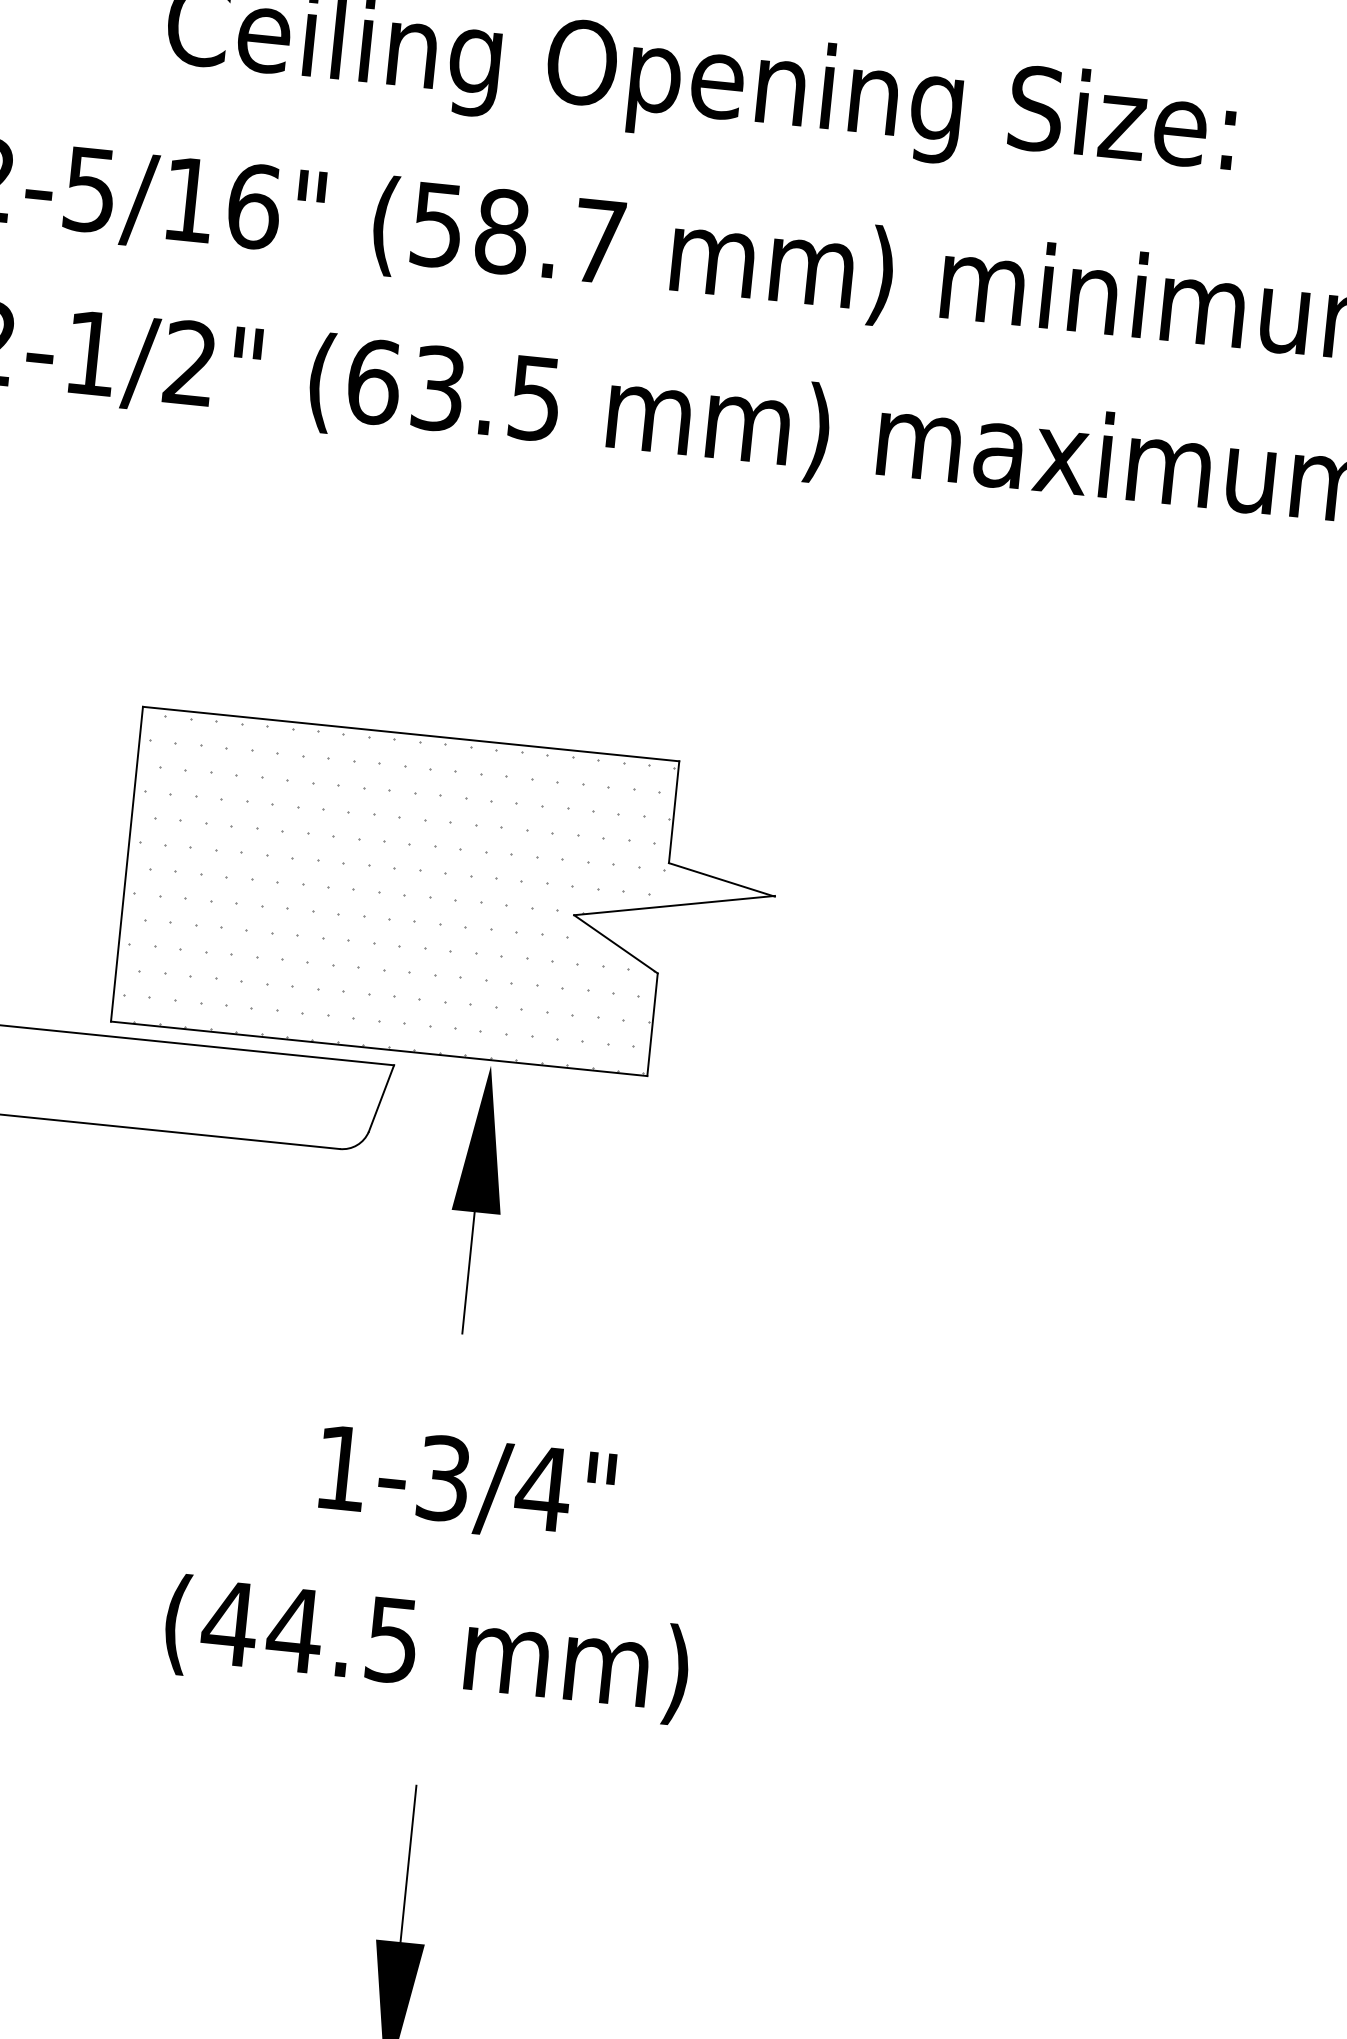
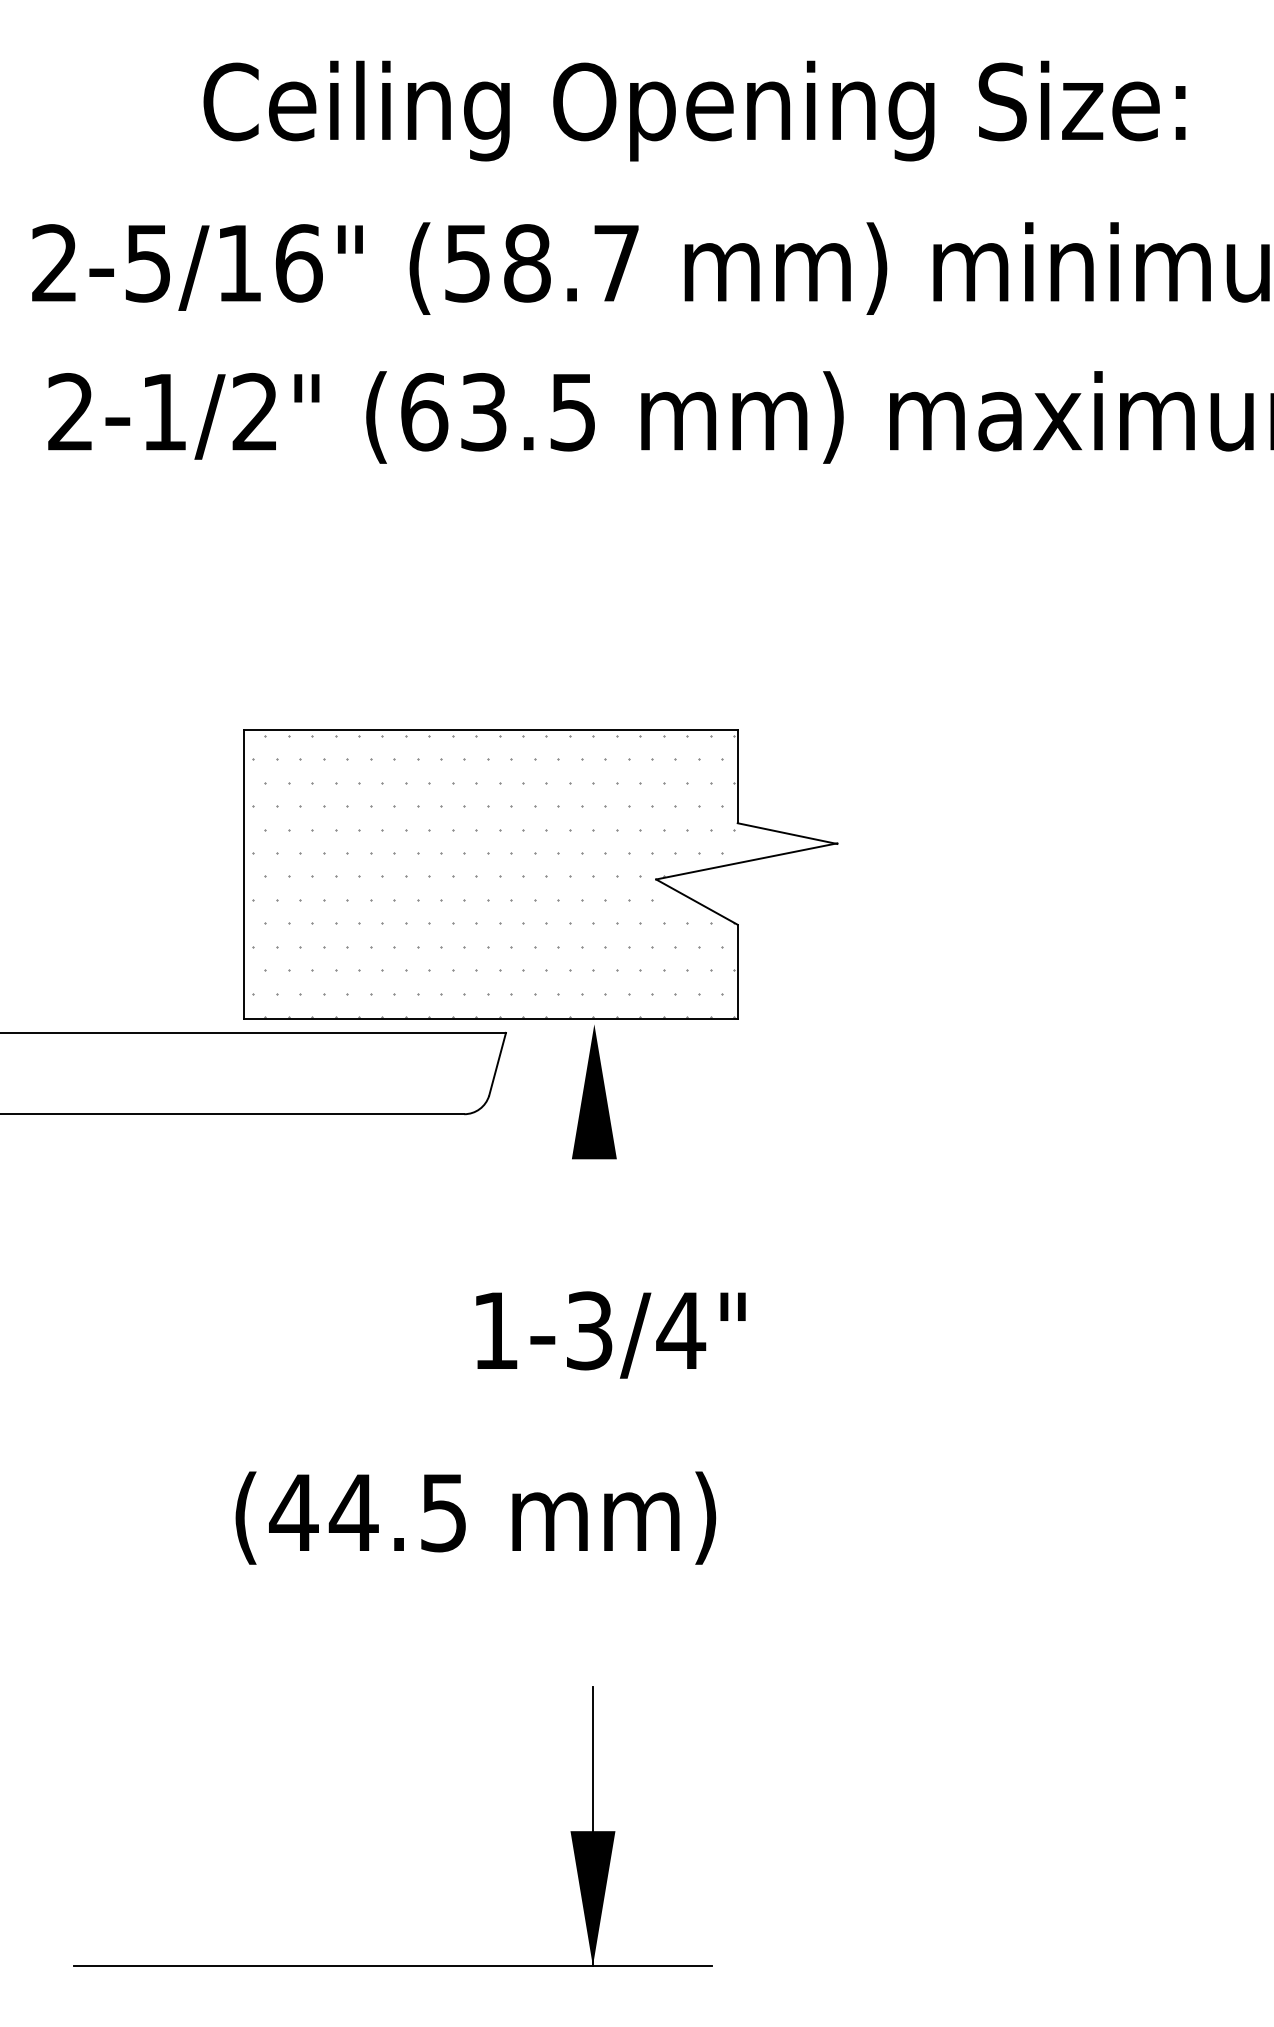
line: (469, 1272) -> (593, 1214), removed
text: (466, 1484) -> (610, 1334), moved
text: (426, 1648) -> (475, 1517), moved

